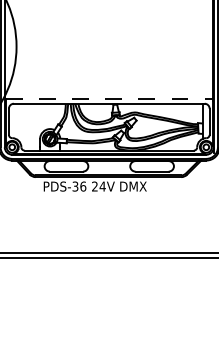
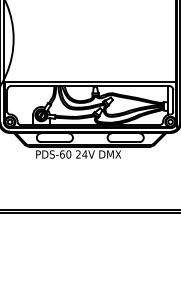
line: (109, 99) -> (90, 82), dashed -> solid
text: (79, 186) -> (65, 154), PDS-36 -> PDS-60

